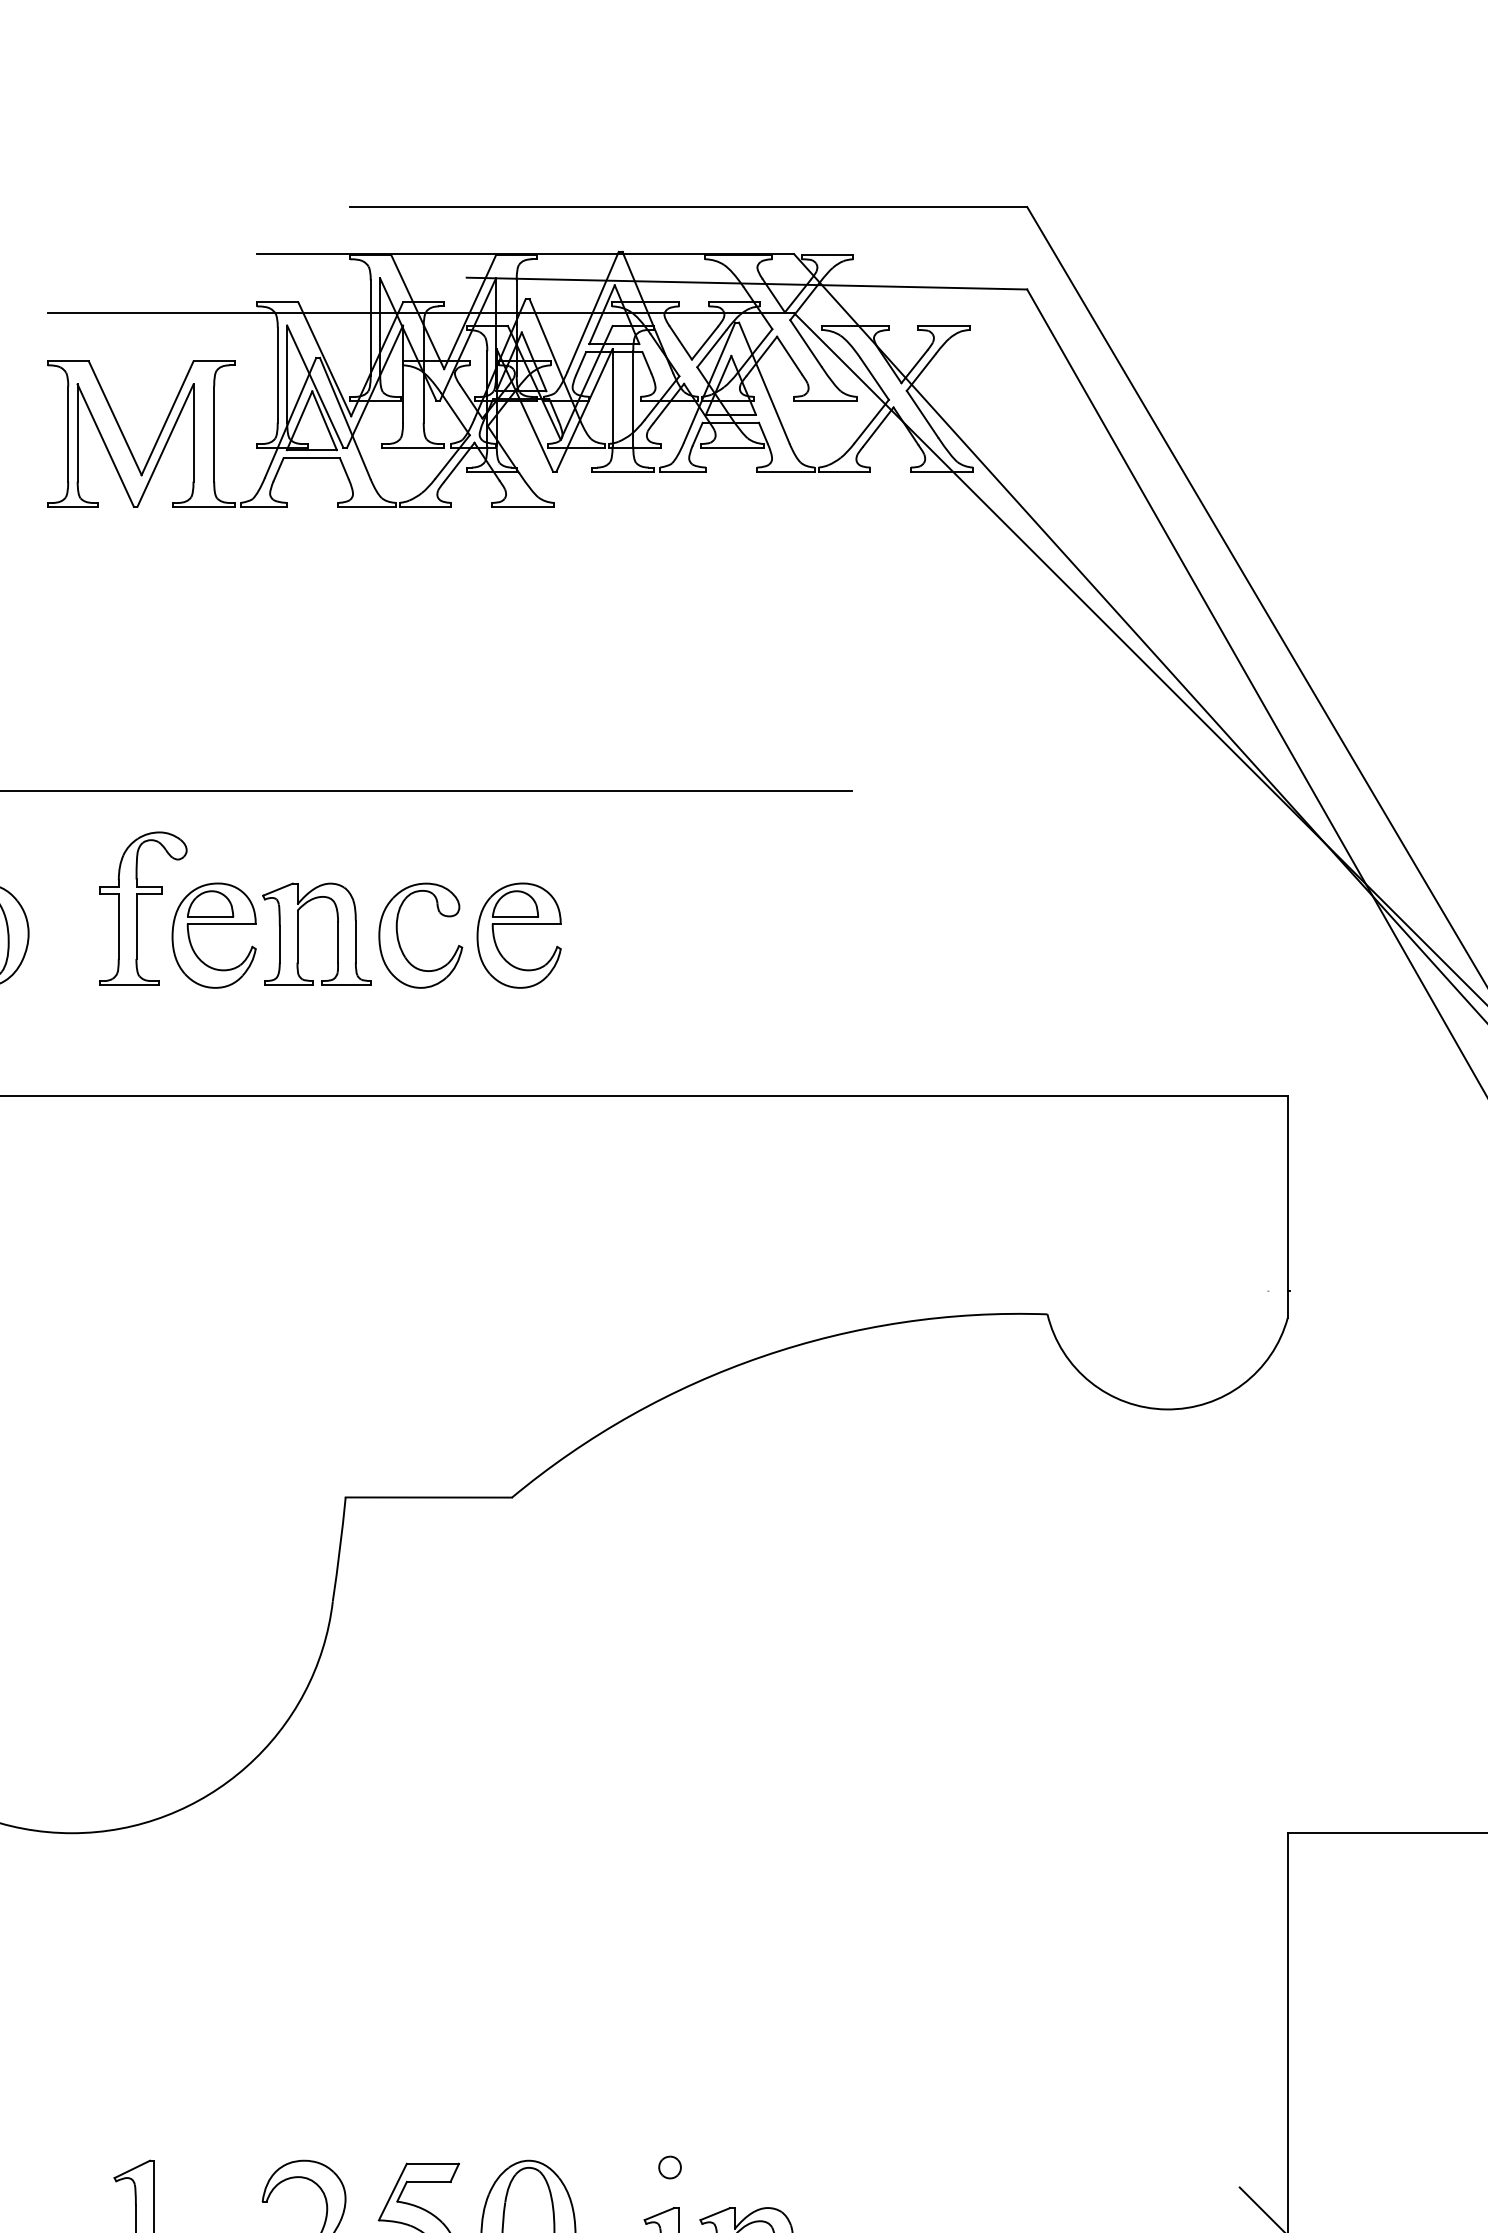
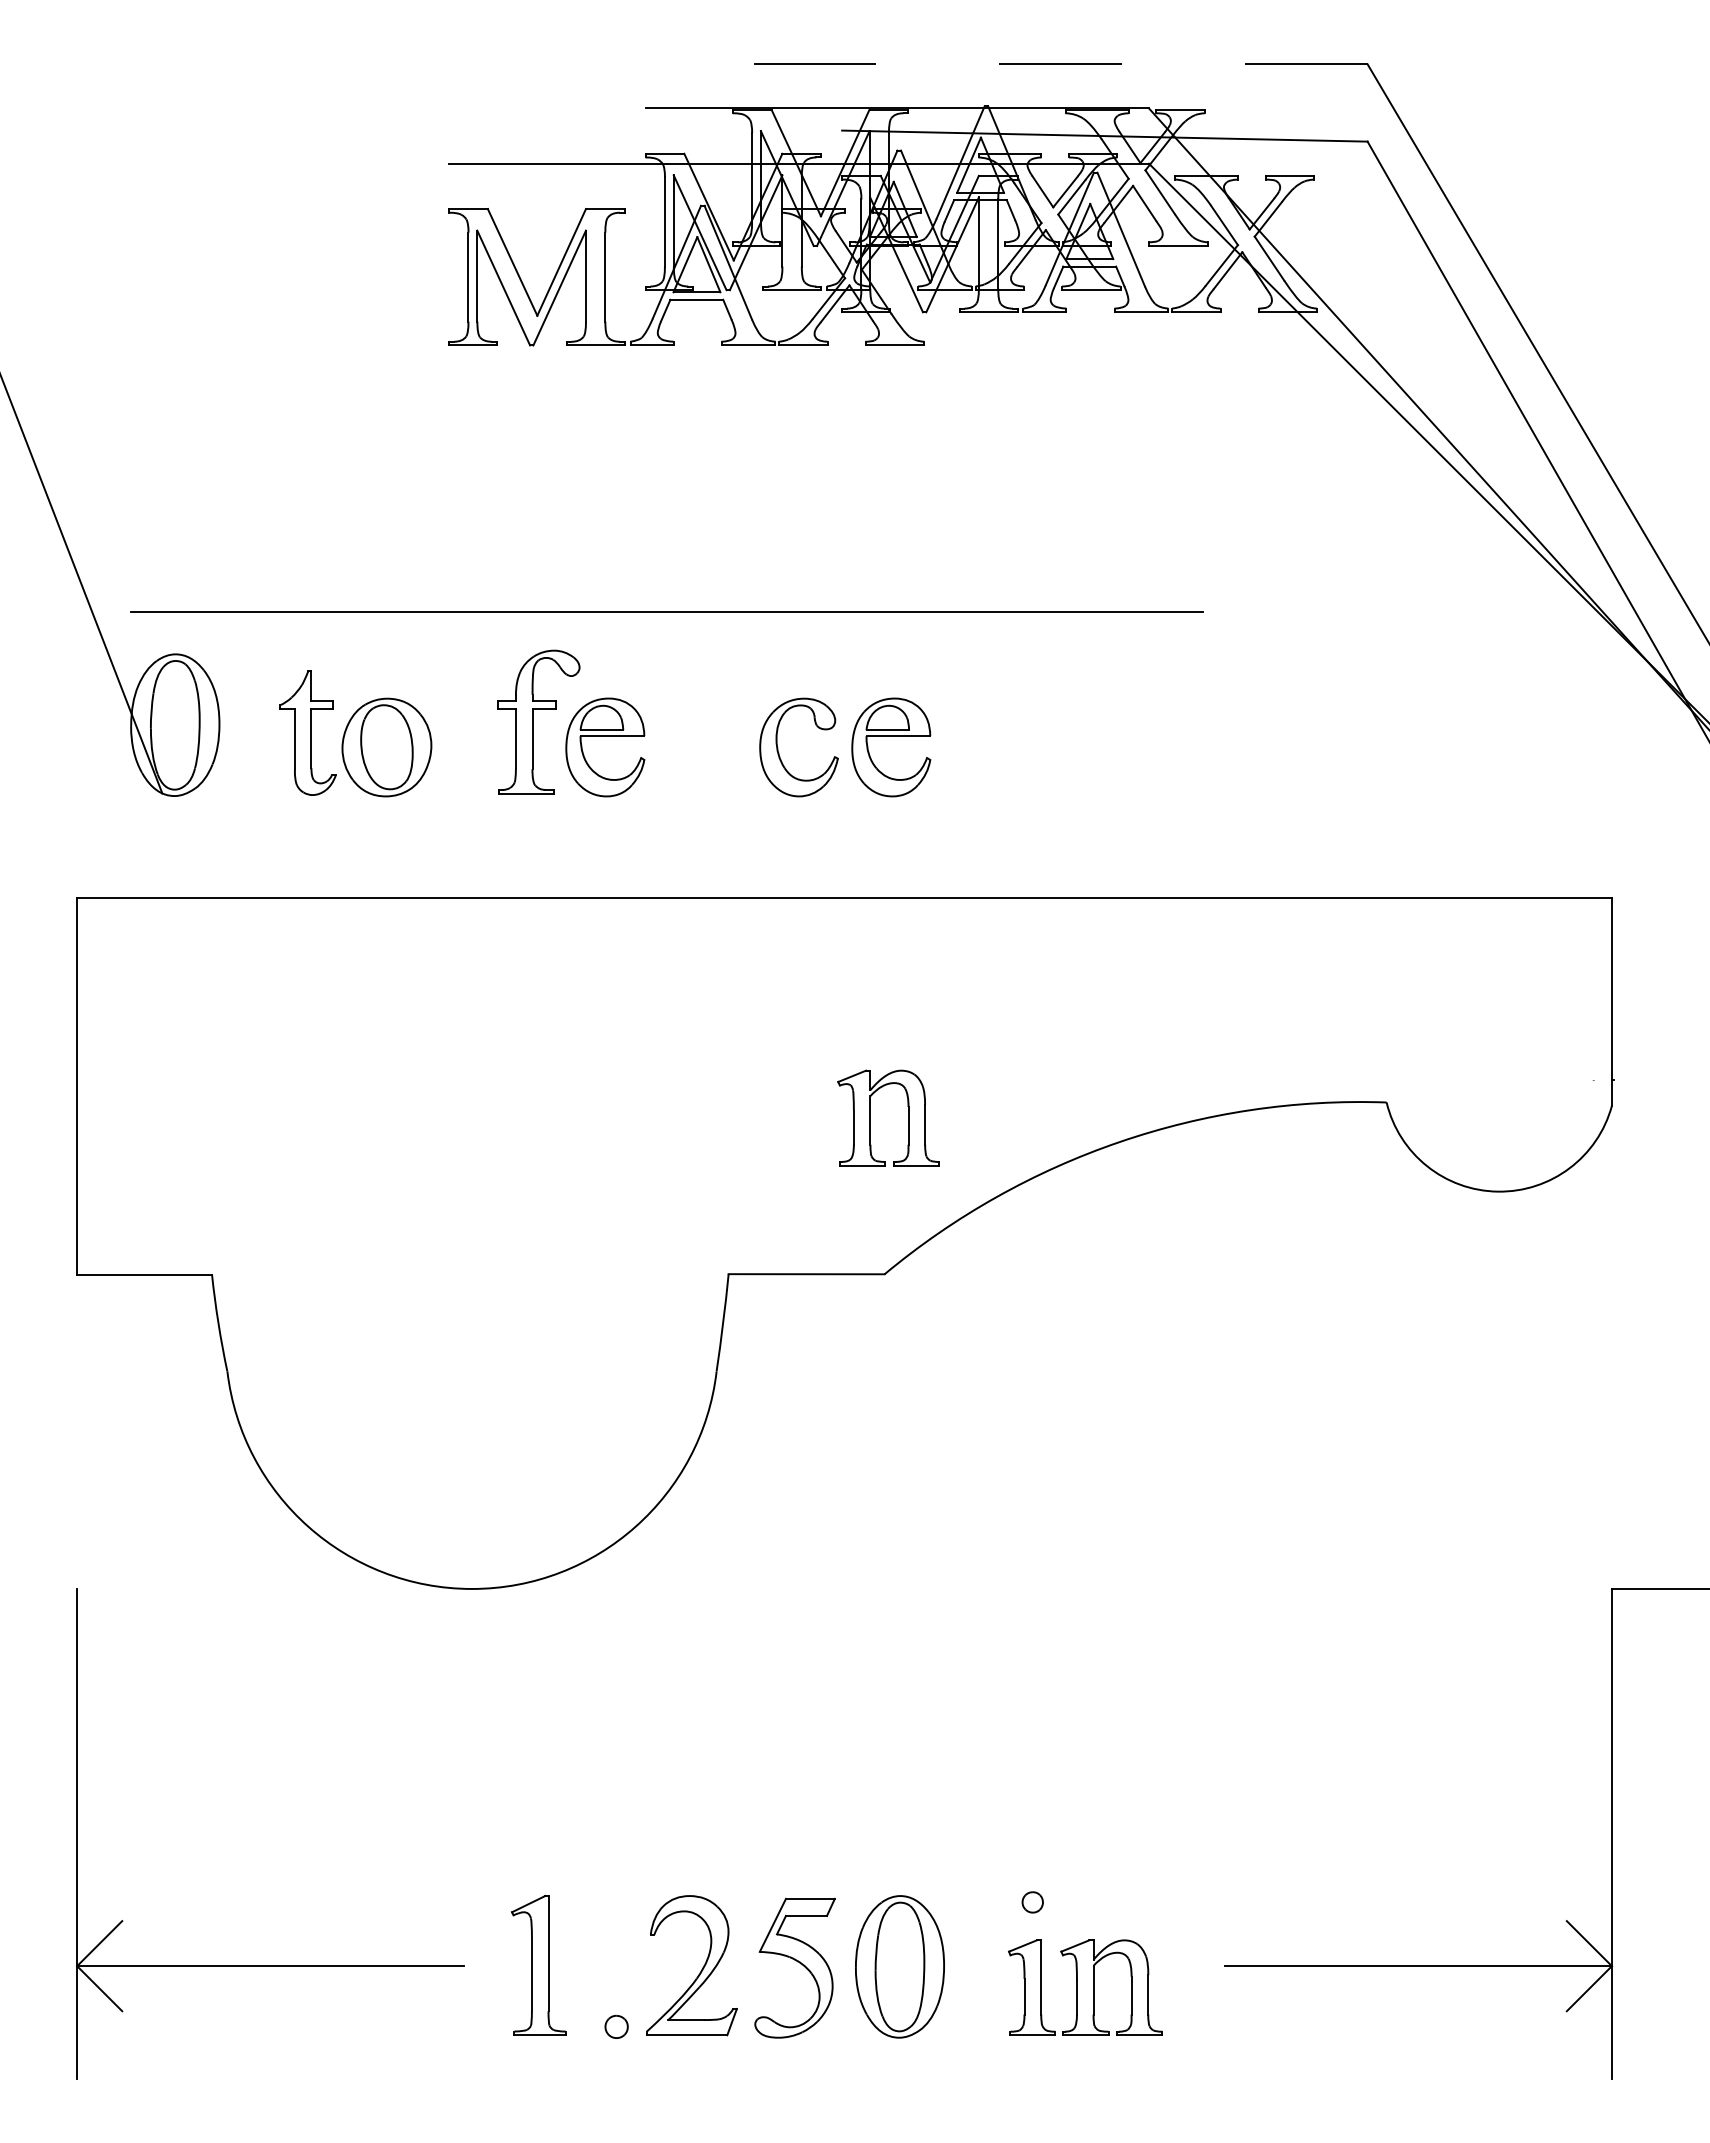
line: (687, 207) -> (1049, 64), solid -> dashed
part: (297, 933) -> (870, 1117), moved

